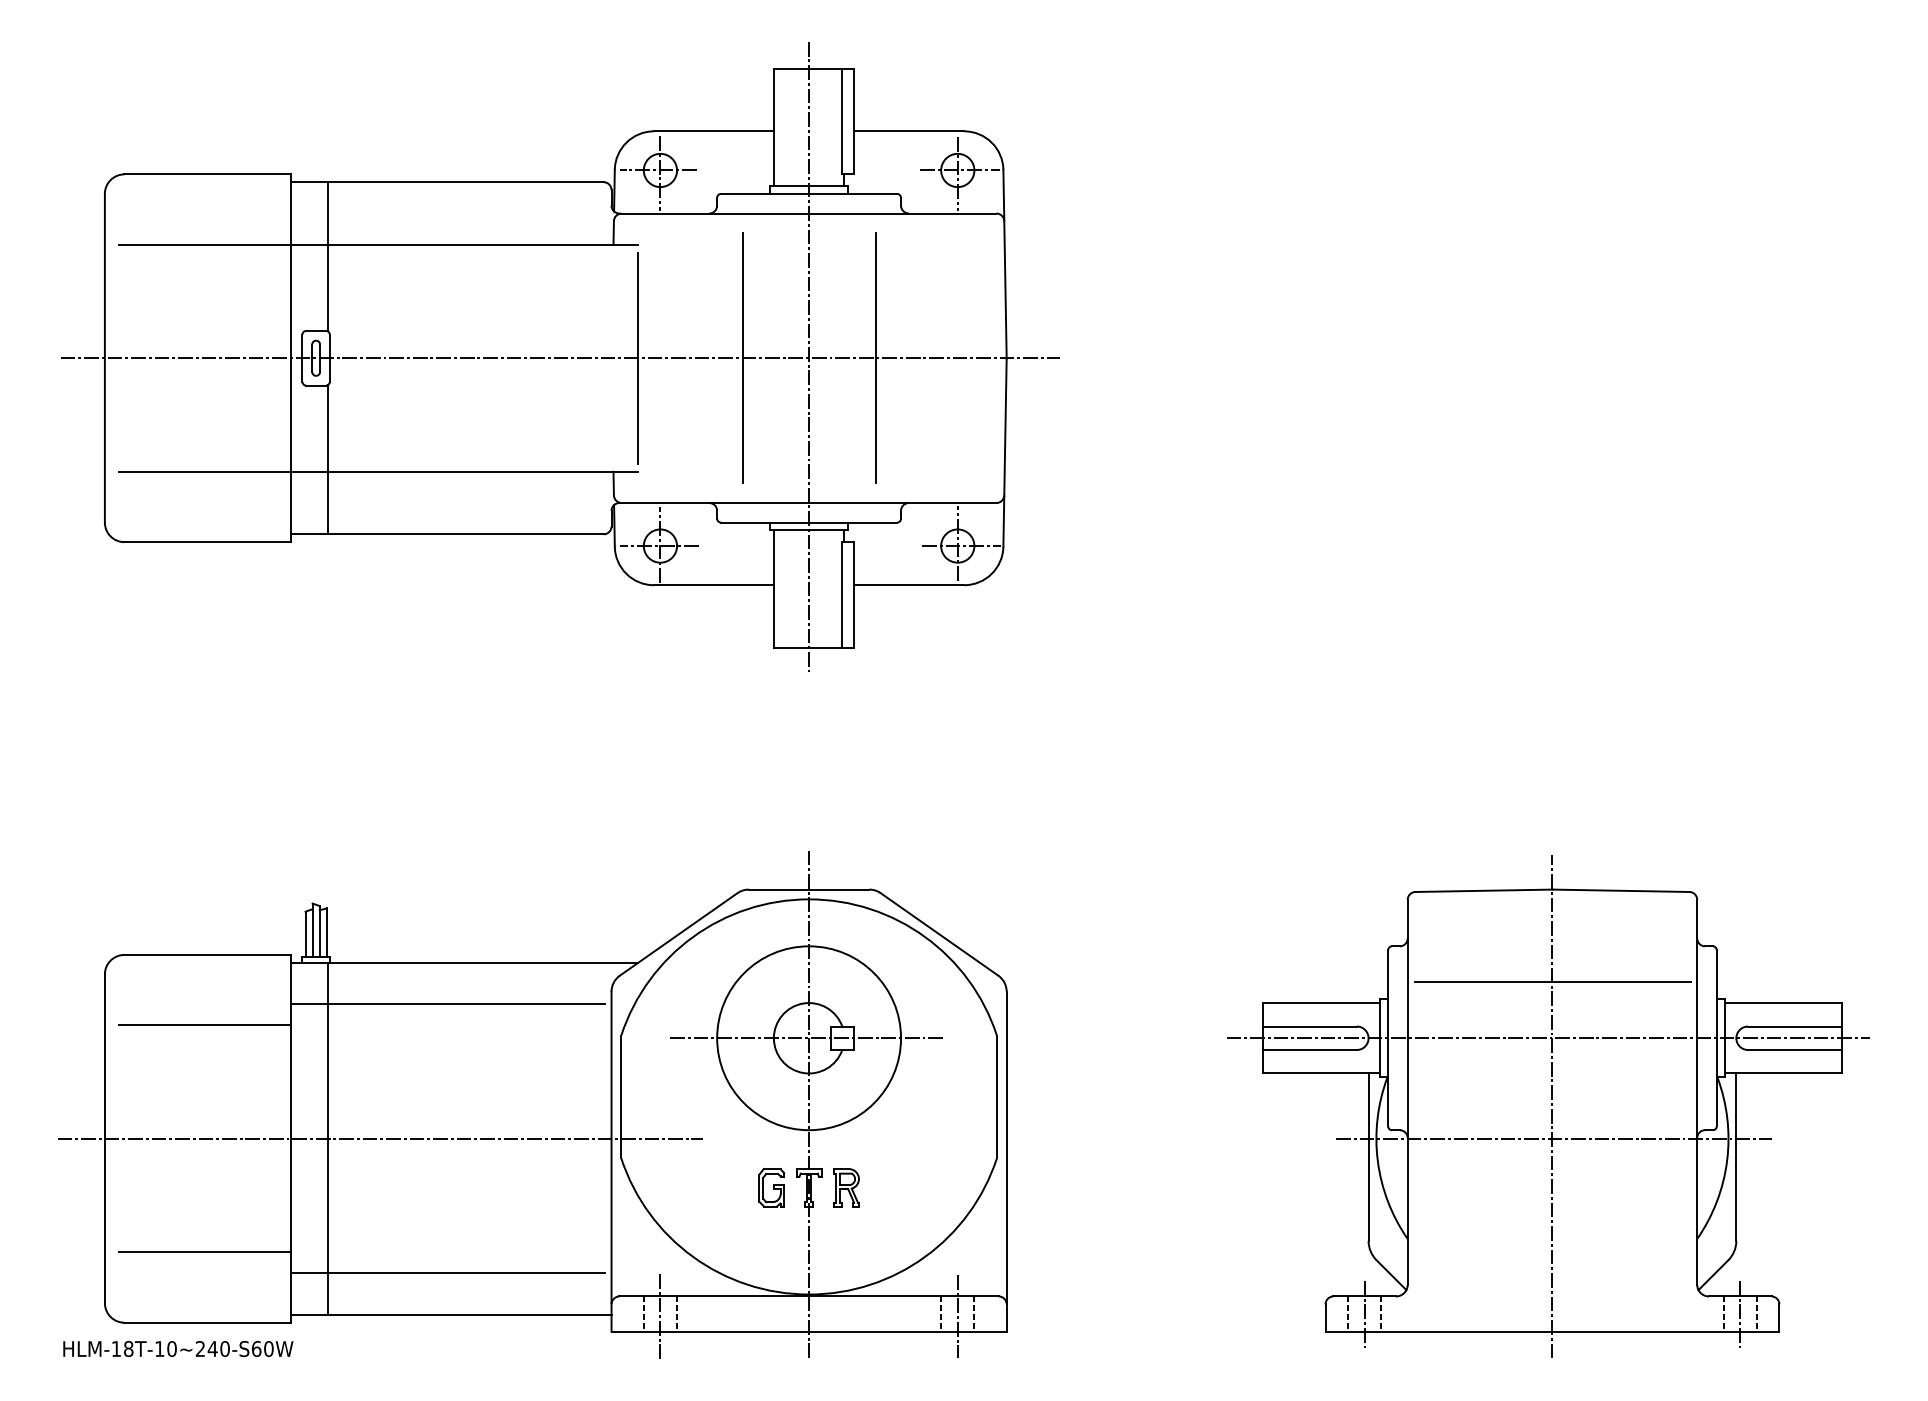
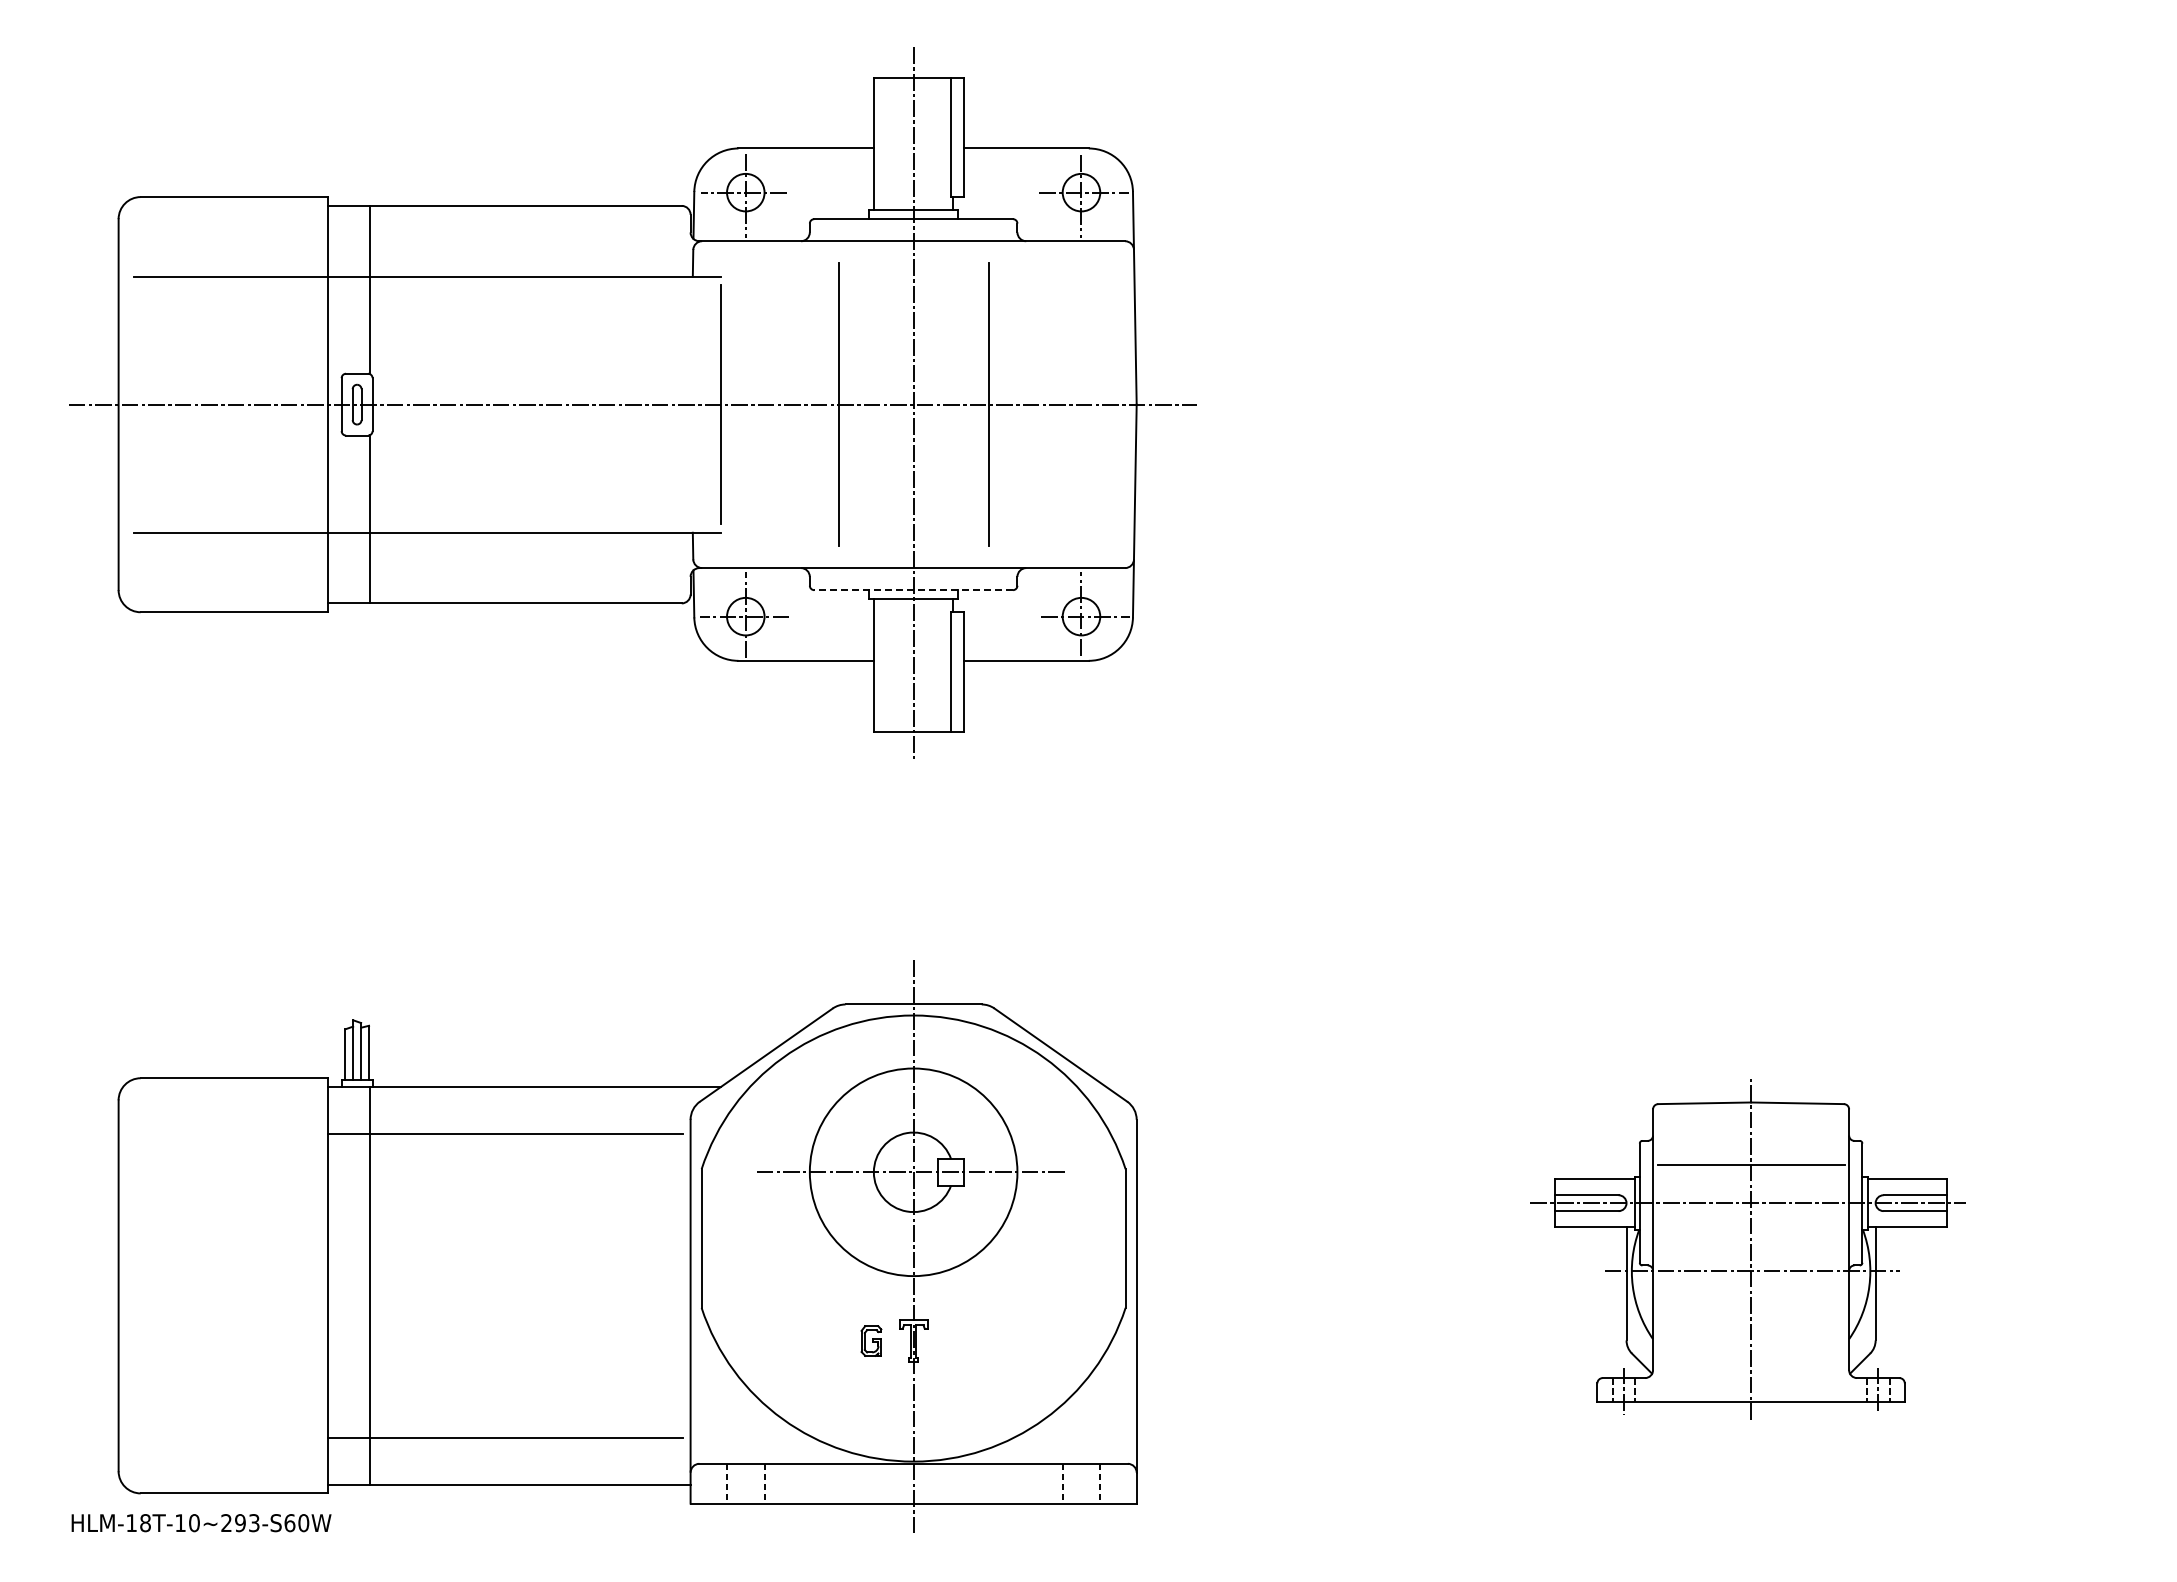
line: (808, 522) -> (913, 590), solid -> dashed
line: (204, 1025) -> (231, 1157), removed
part: (1548, 1106) -> (1748, 1249), size x0.6
line: (380, 1138) -> (429, 1285), removed
part: (771, 1187) -> (871, 1340), size x0.7
part: (846, 1187) -> (955, 1340), removed
line: (204, 1251) -> (231, 1413), removed
line: (660, 1316) -> (745, 1486), removed
line: (957, 1316) -> (1081, 1486), removed
text: (218, 1349) -> (246, 1523), HLM-18T-10~240-S60W -> HLM-18T-10~293-S60W

